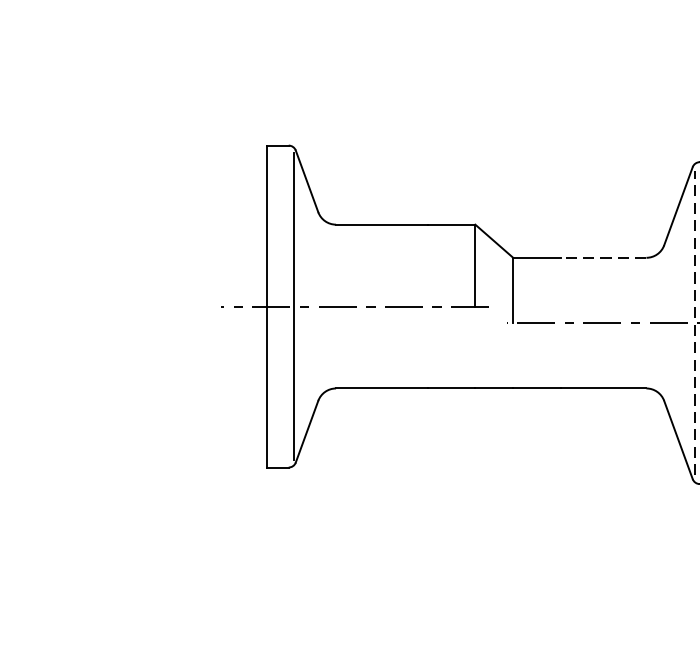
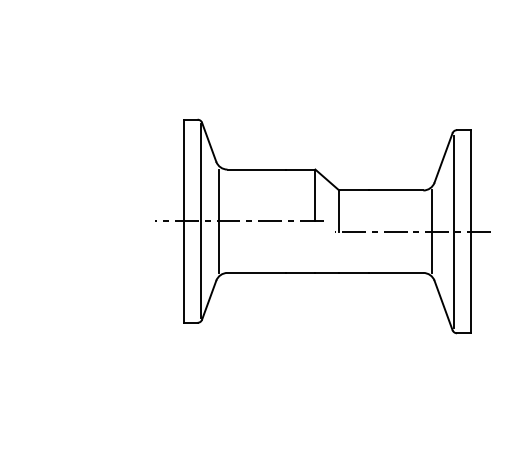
line: (602, 257) -> (395, 190), dashed -> solid
line: (323, 305) -> (219, 220), added
line: (659, 322) -> (431, 231), added
line: (694, 322) -> (453, 231), dashed -> solid

